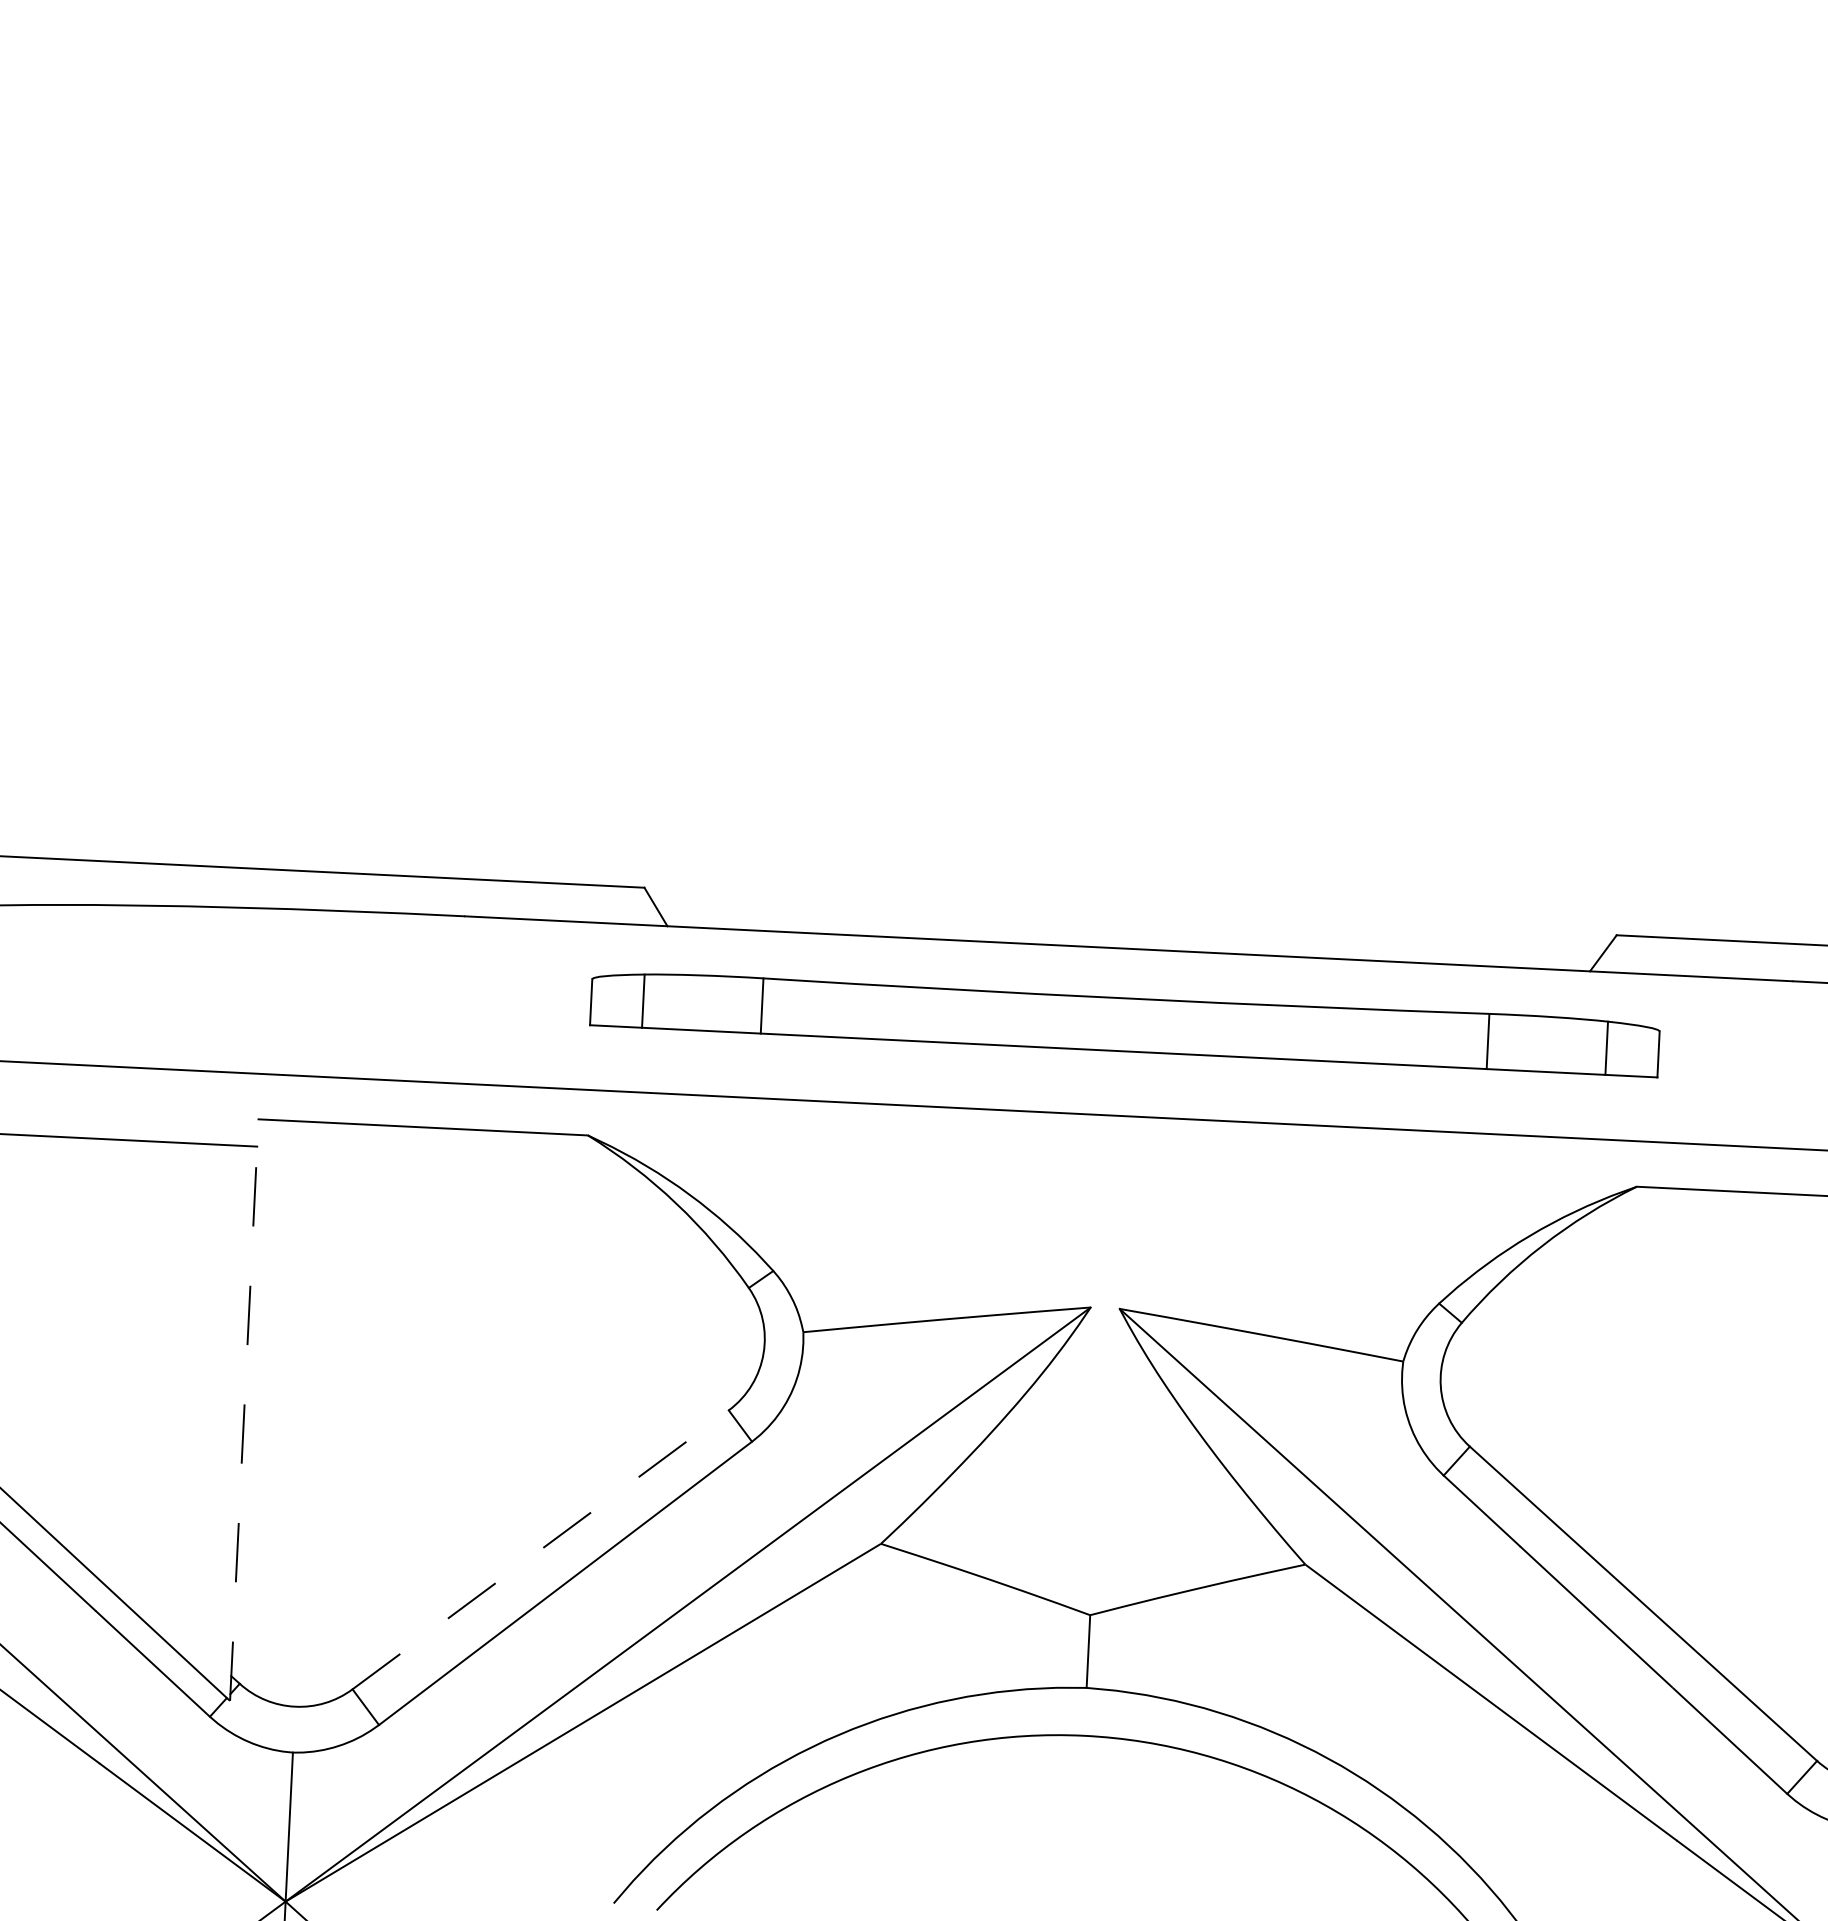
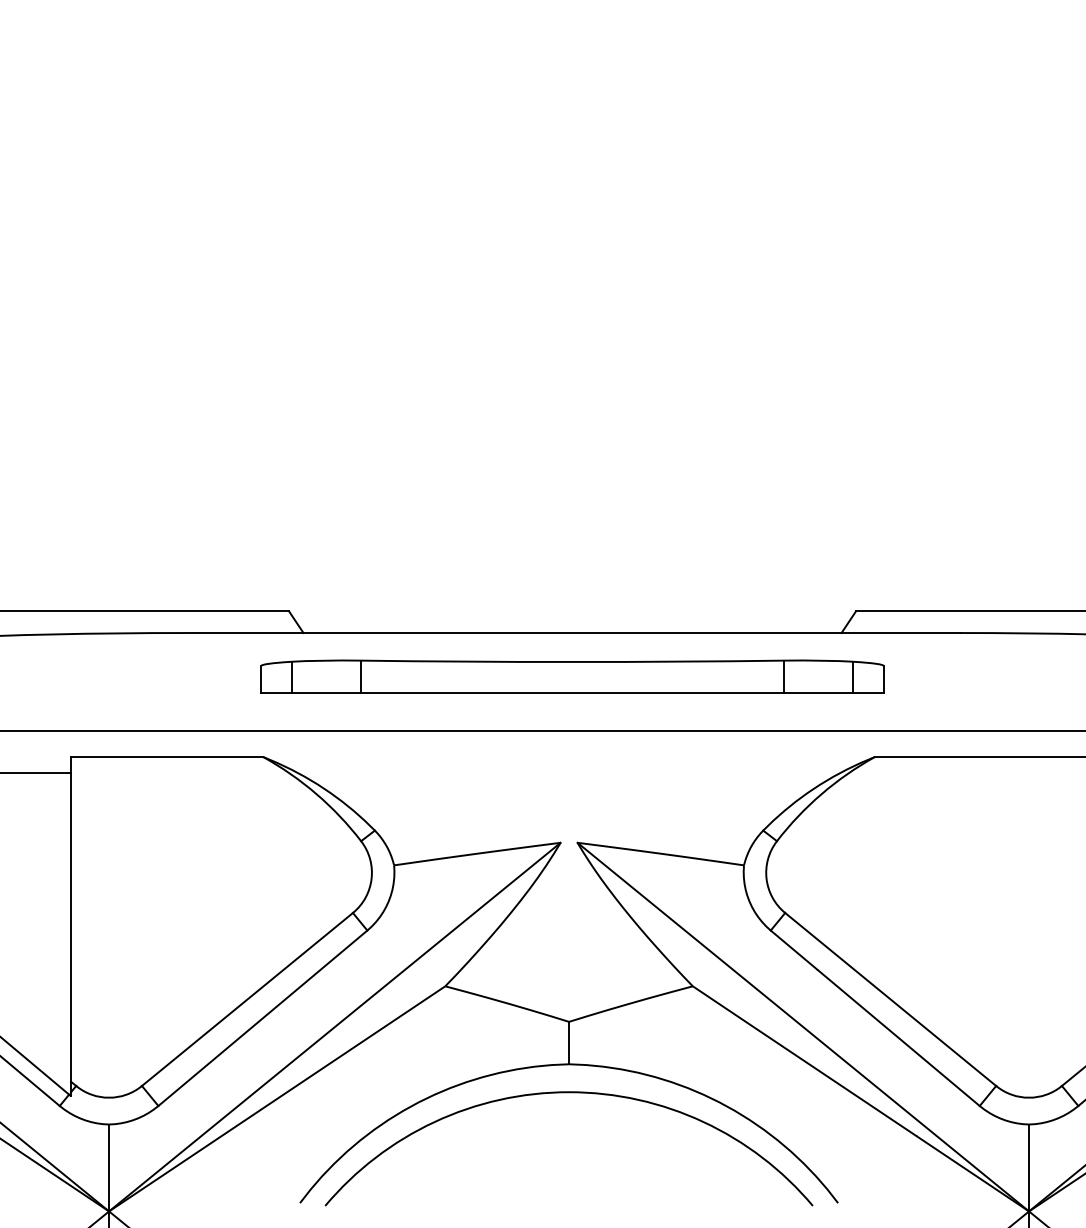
line: (245, 1409) -> (71, 926), dashed -> solid
line: (540, 1549) -> (247, 999), dashed -> solid

